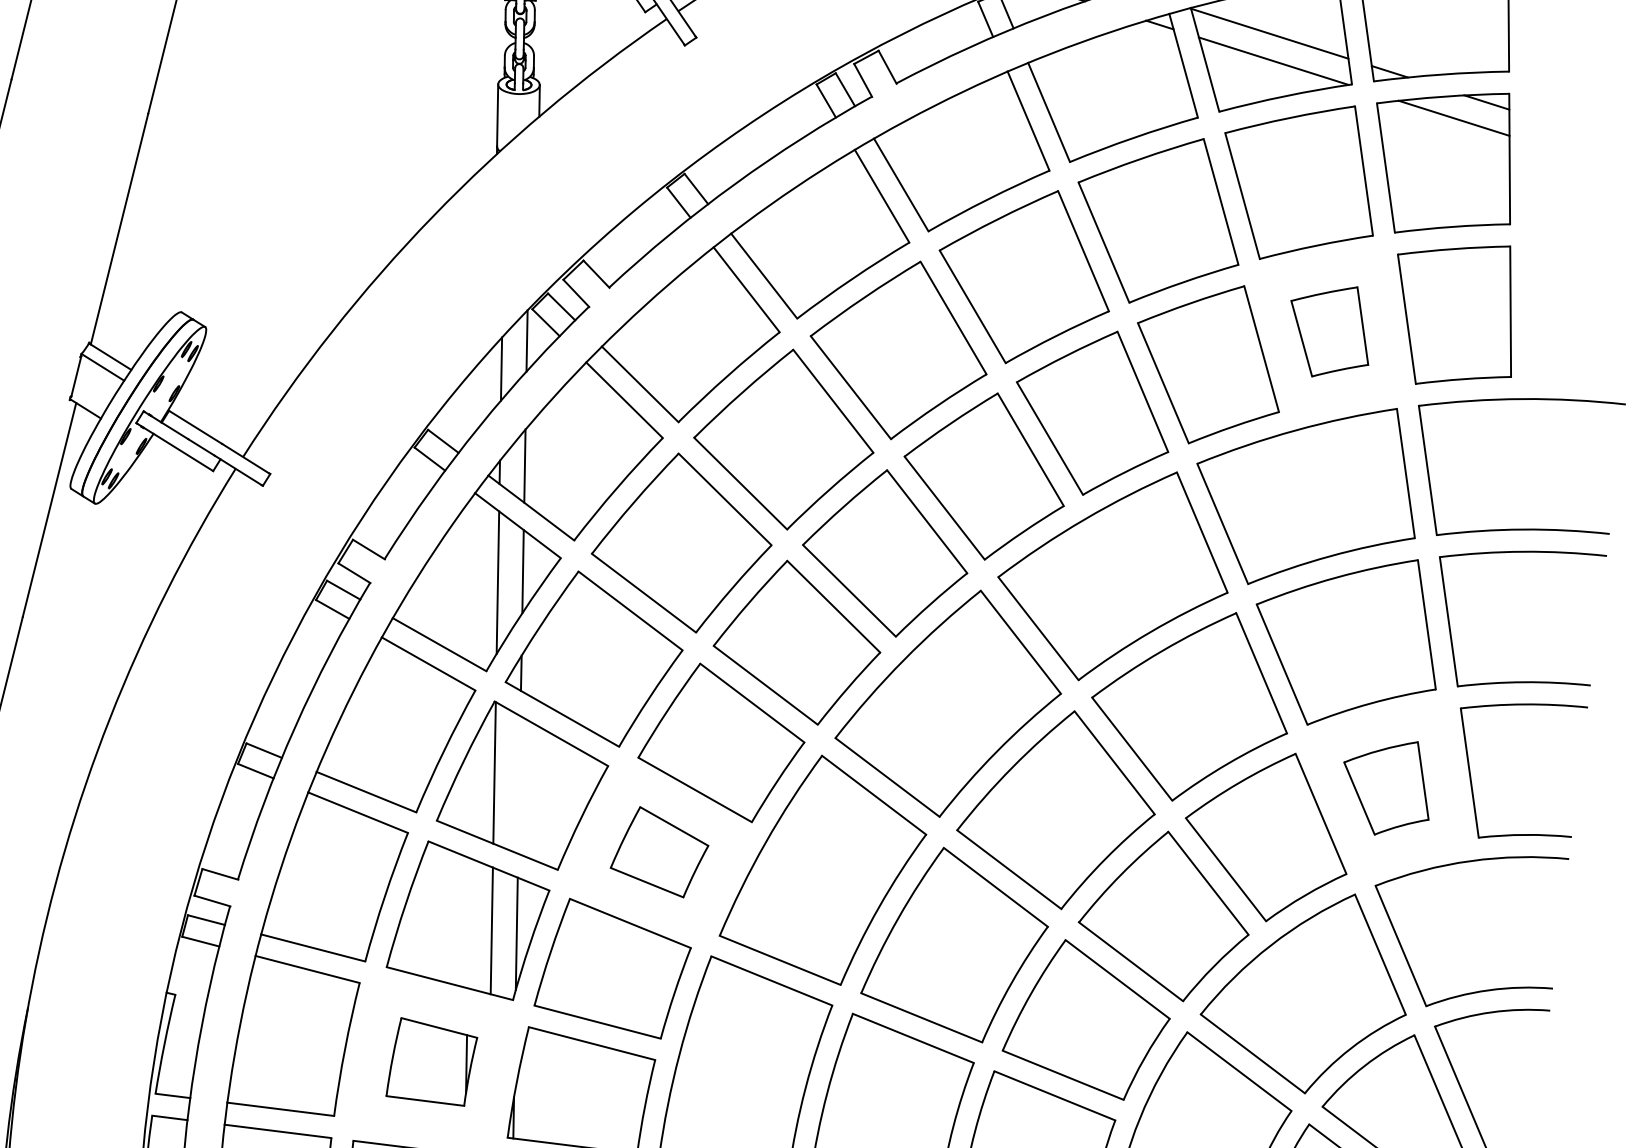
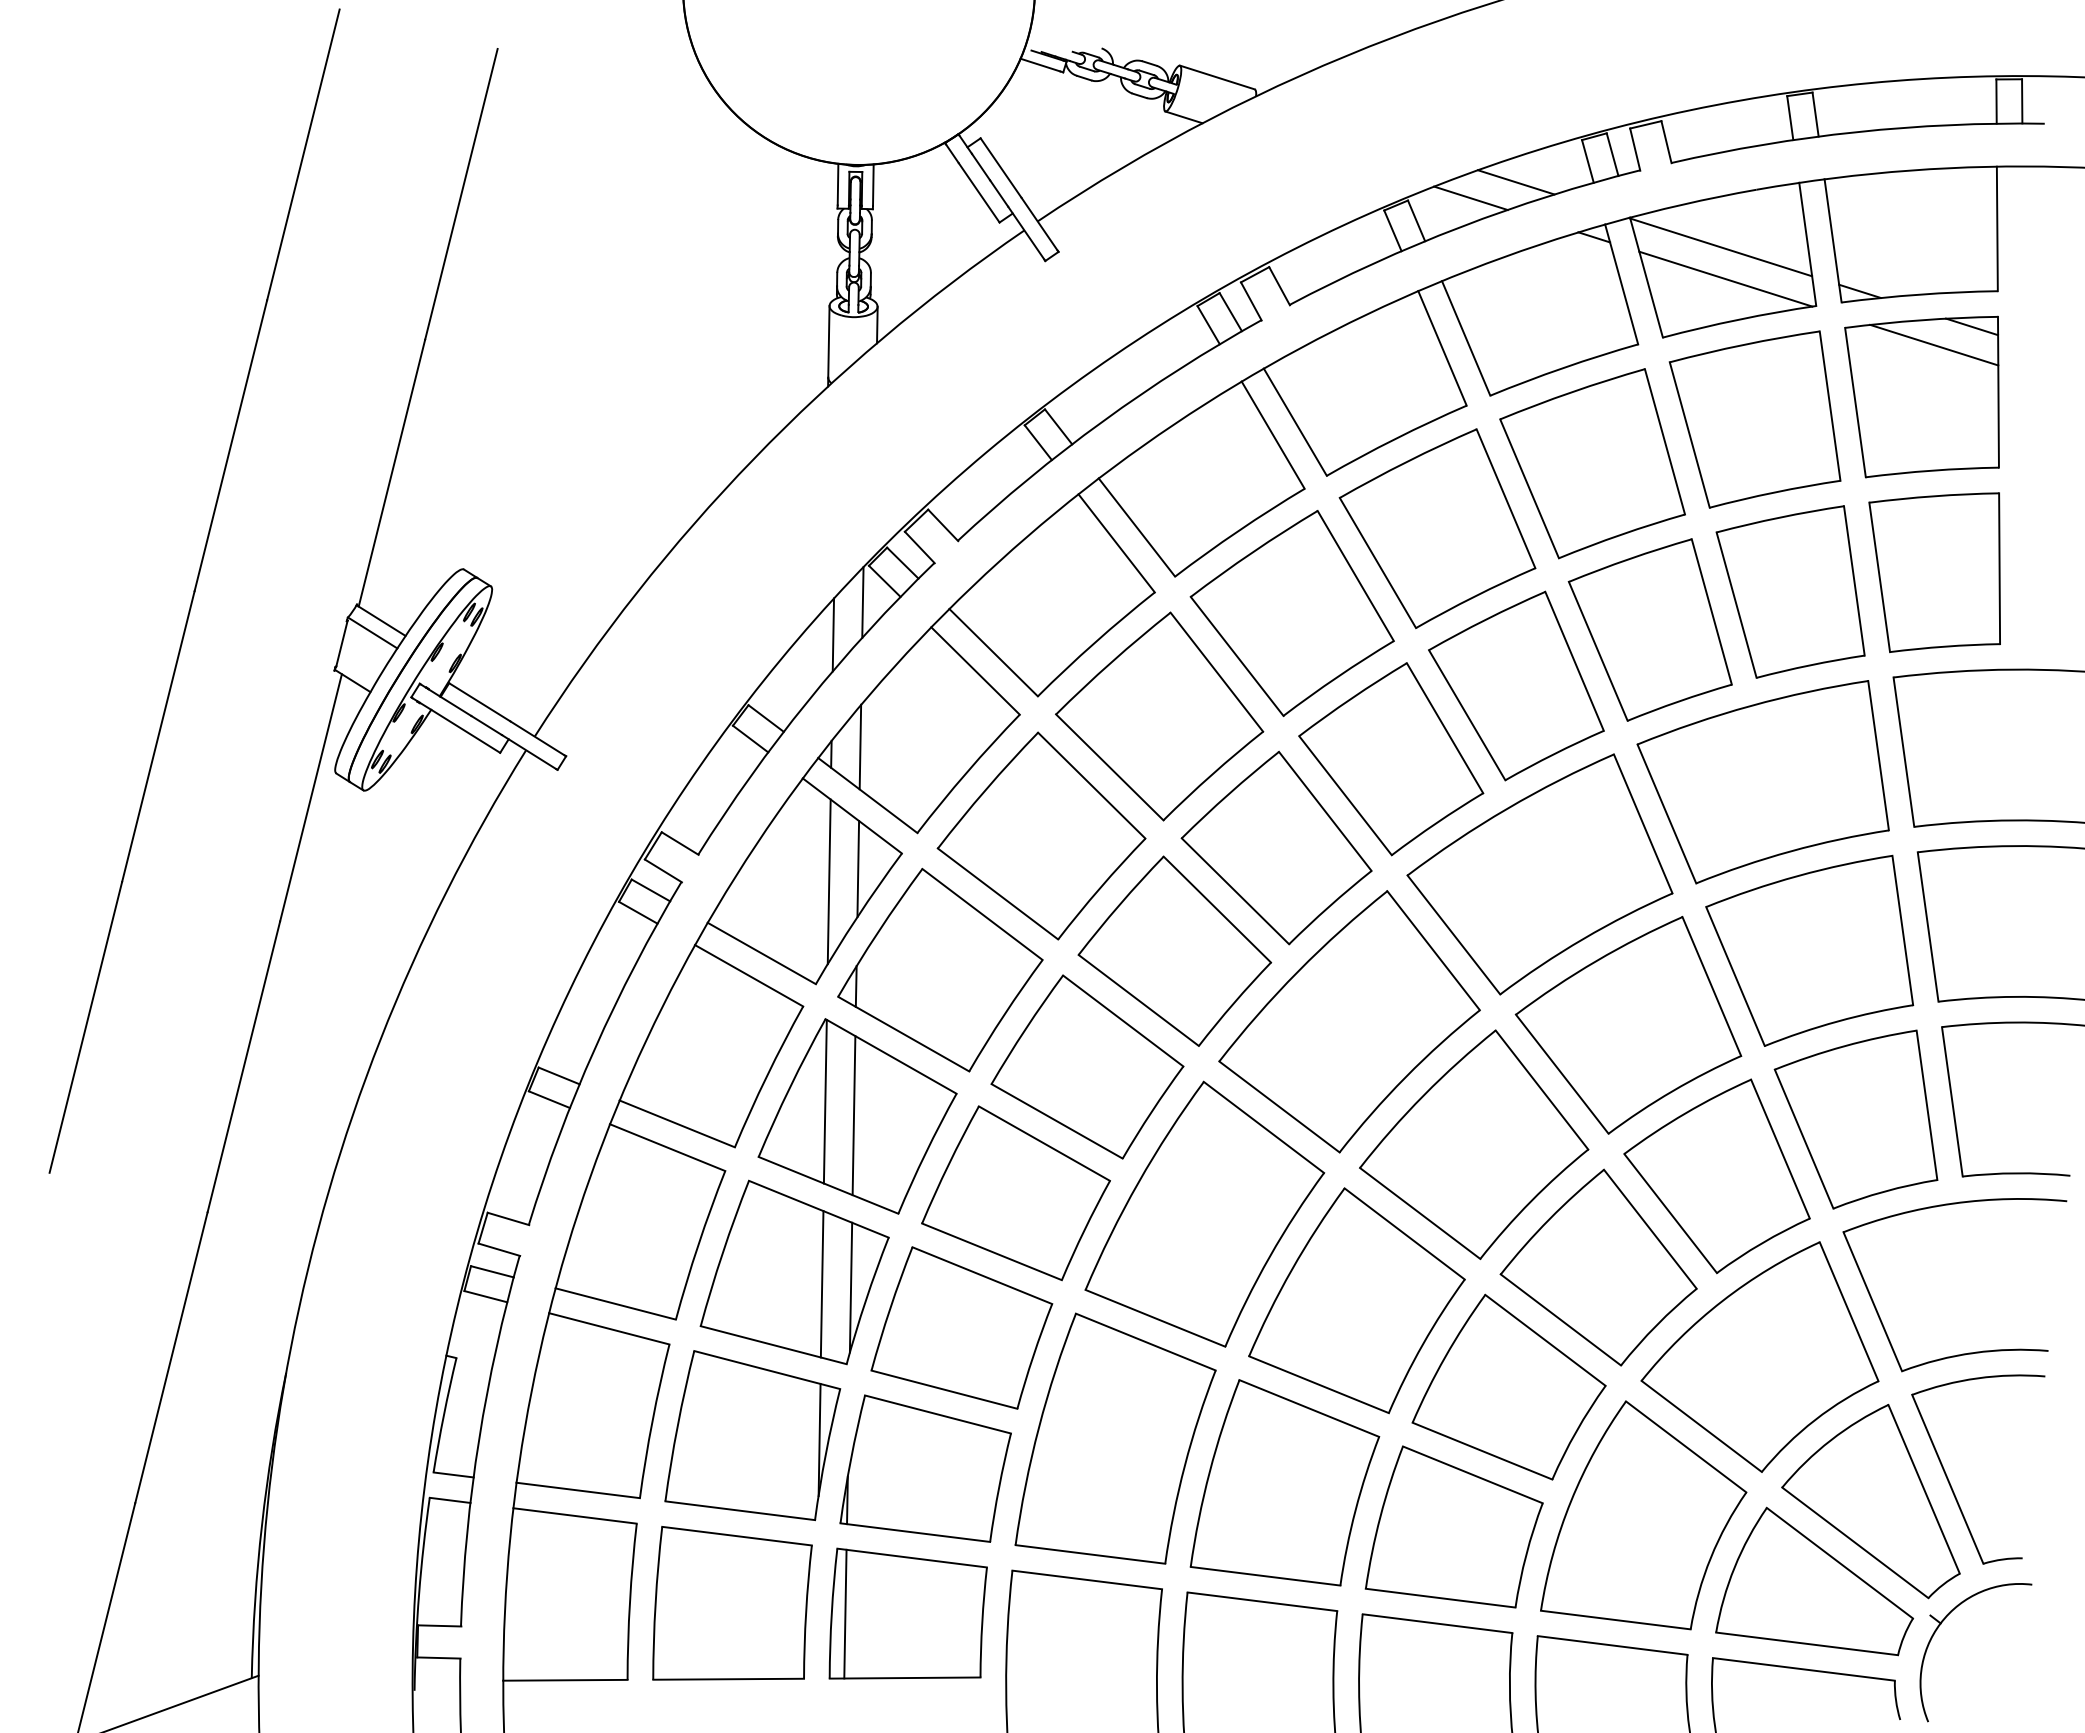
part: (1329, 331) -> (1790, 591), size x1.67
line: (518, 784) -> (853, 1115), added
part: (1385, 788) -> (1855, 1119), size x1.67
part: (659, 852) -> (1015, 1193), size x1.67
part: (431, 1061) -> (752, 1435), size x1.67

